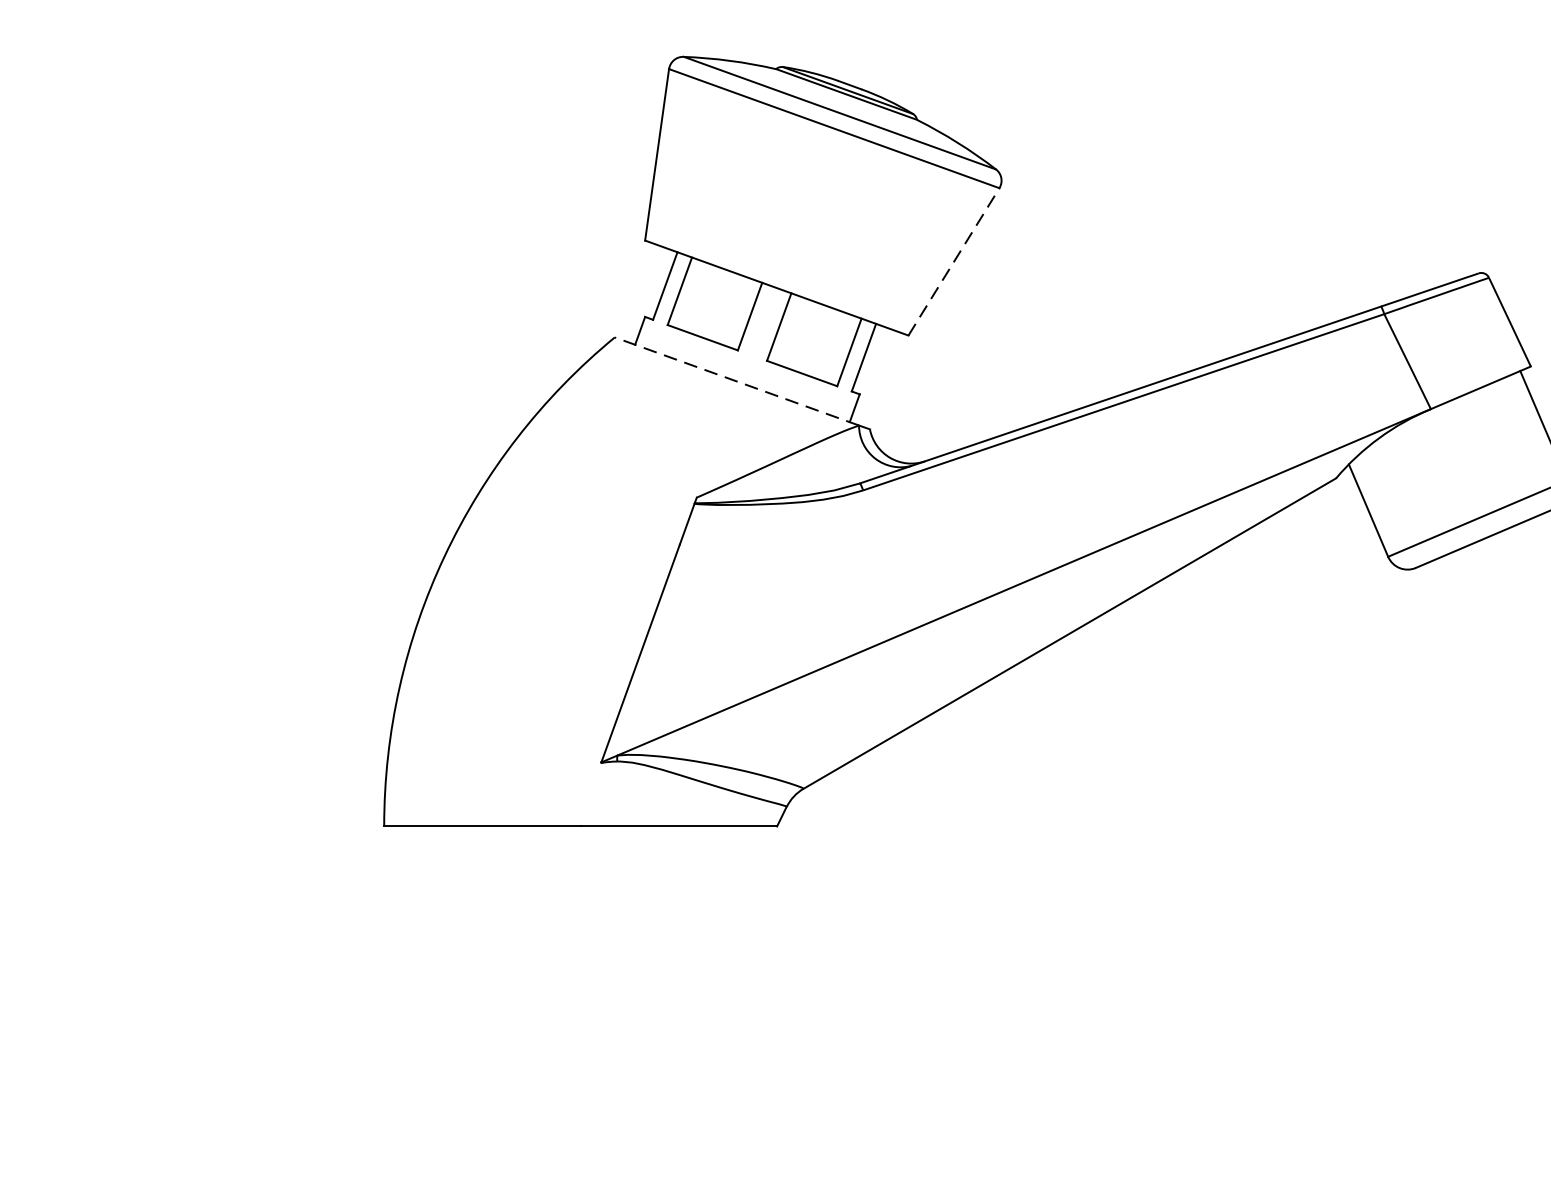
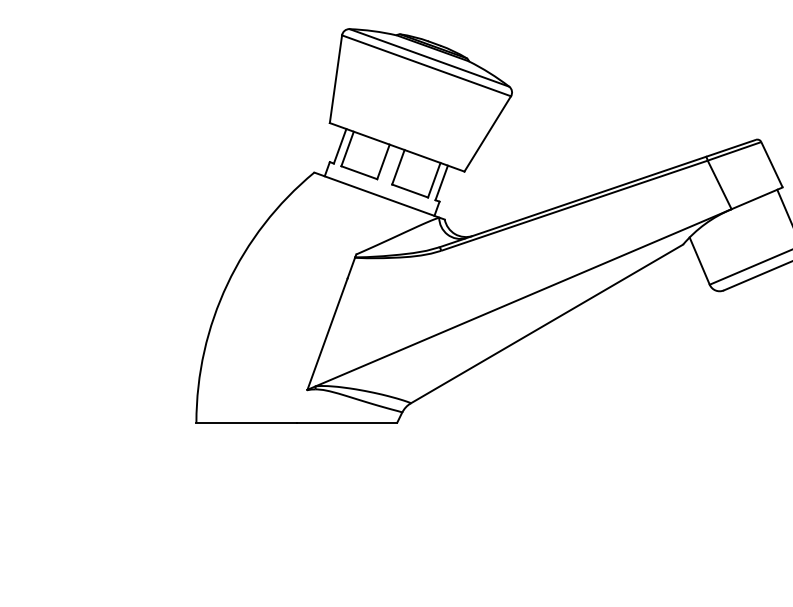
line: (955, 260) -> (488, 133), dashed -> solid
line: (736, 380) -> (376, 194), dashed -> solid

